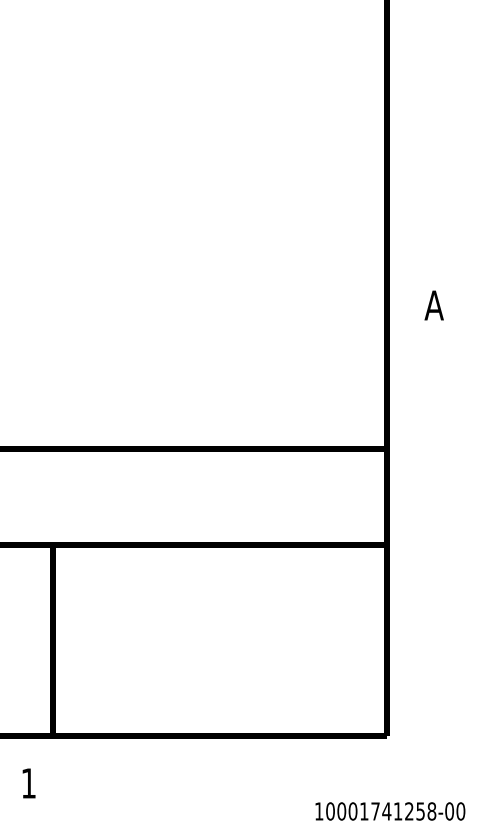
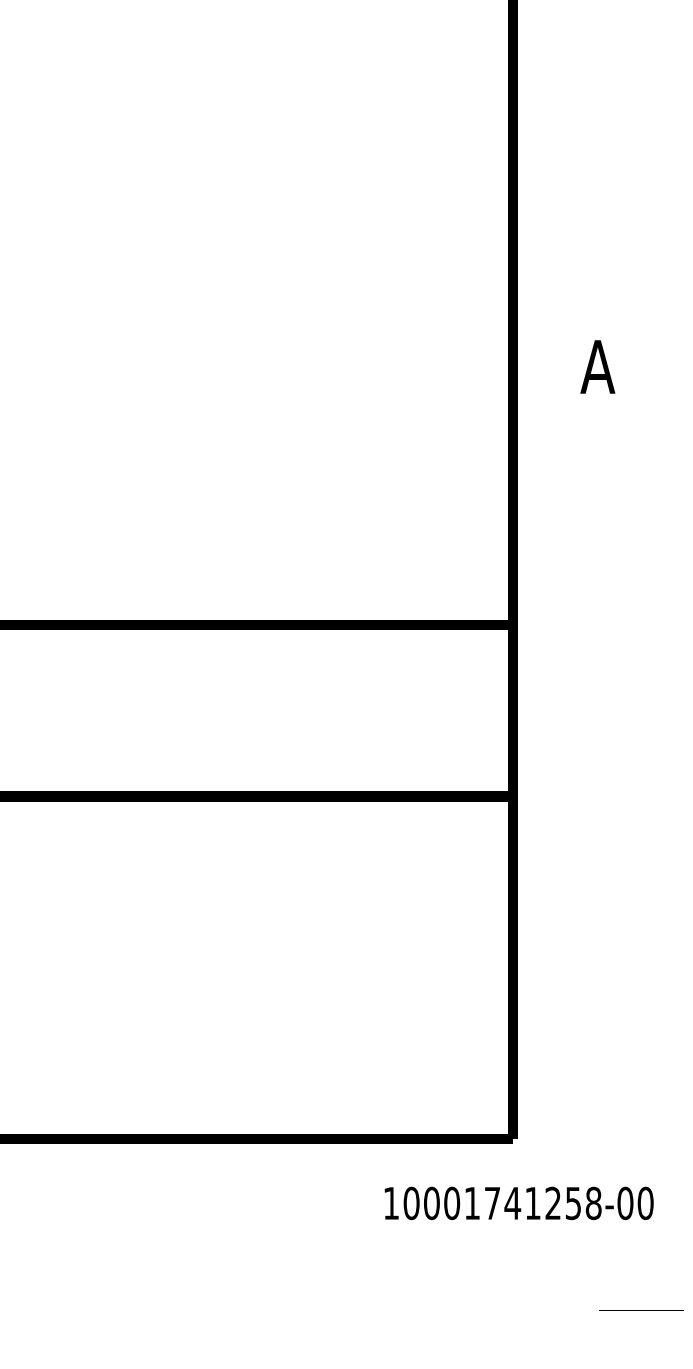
text: (390, 811) -> (519, 1203), moved

